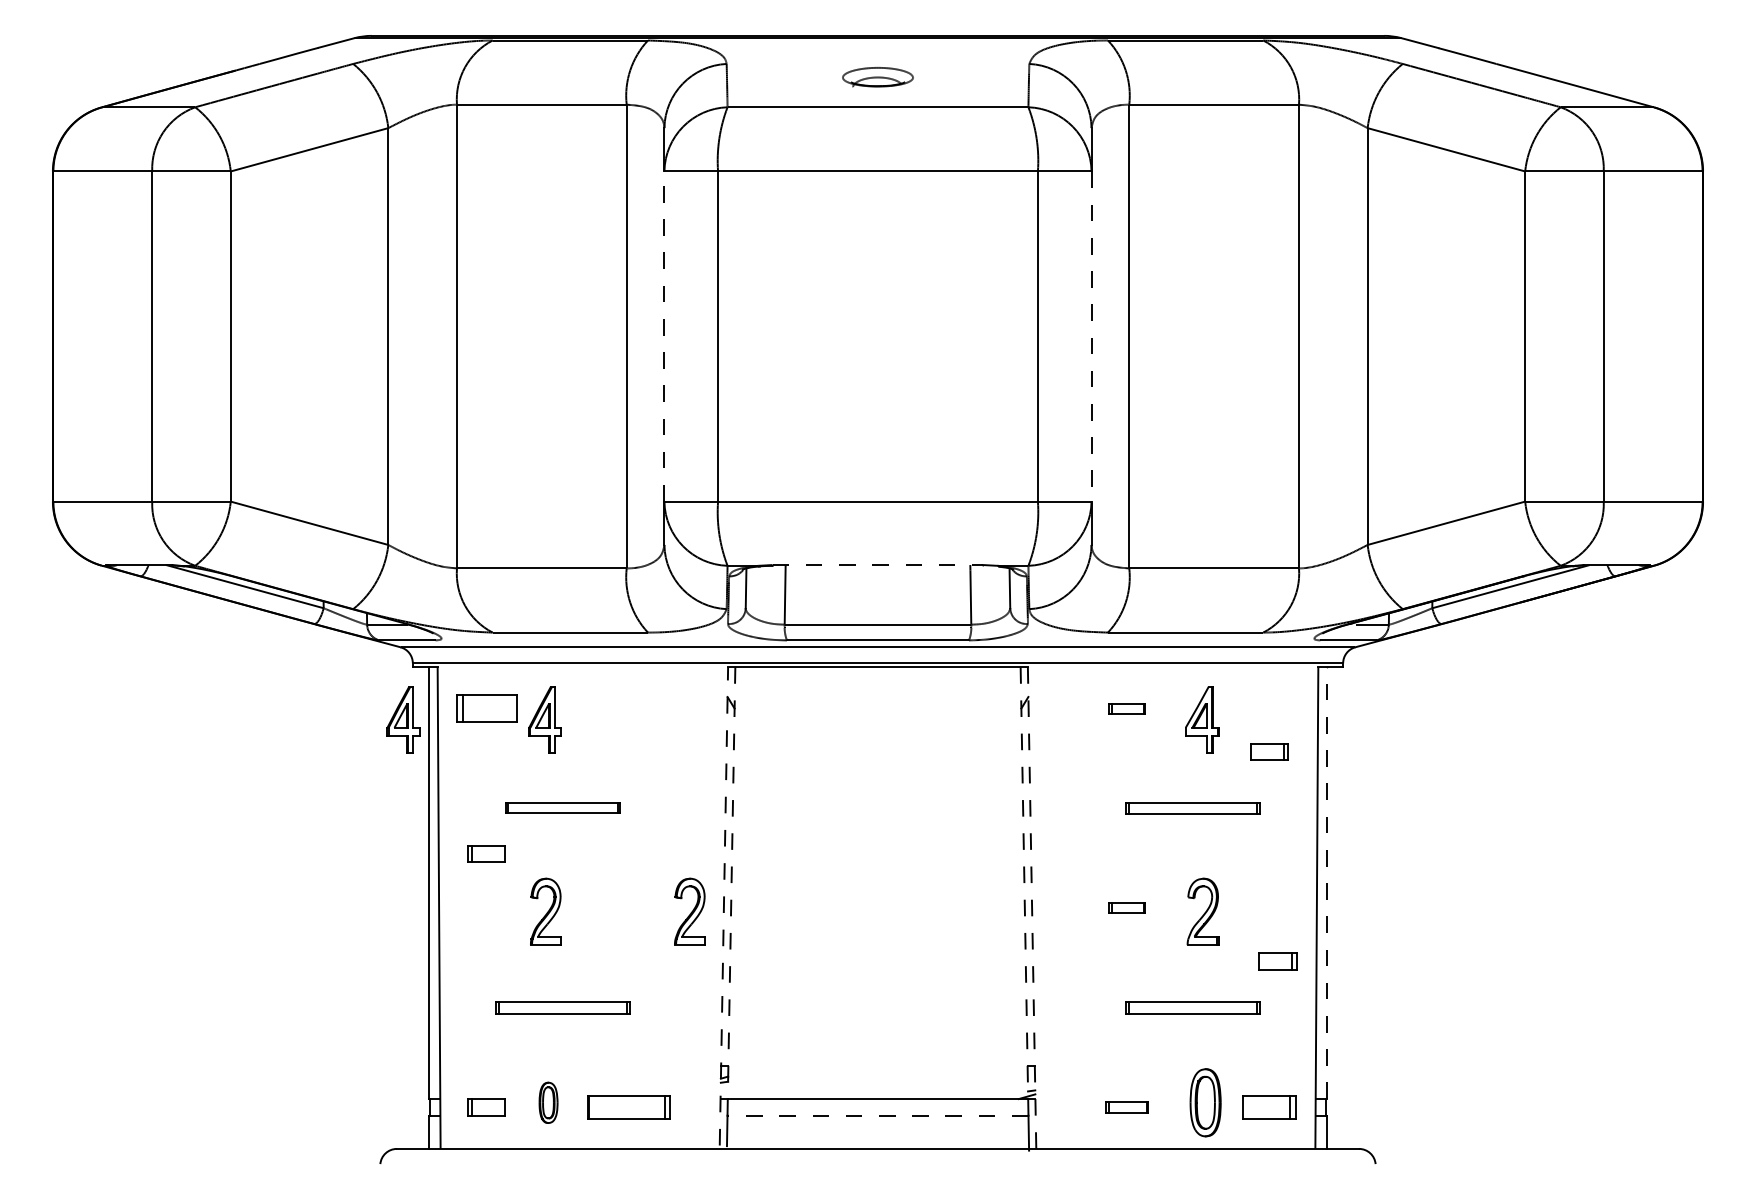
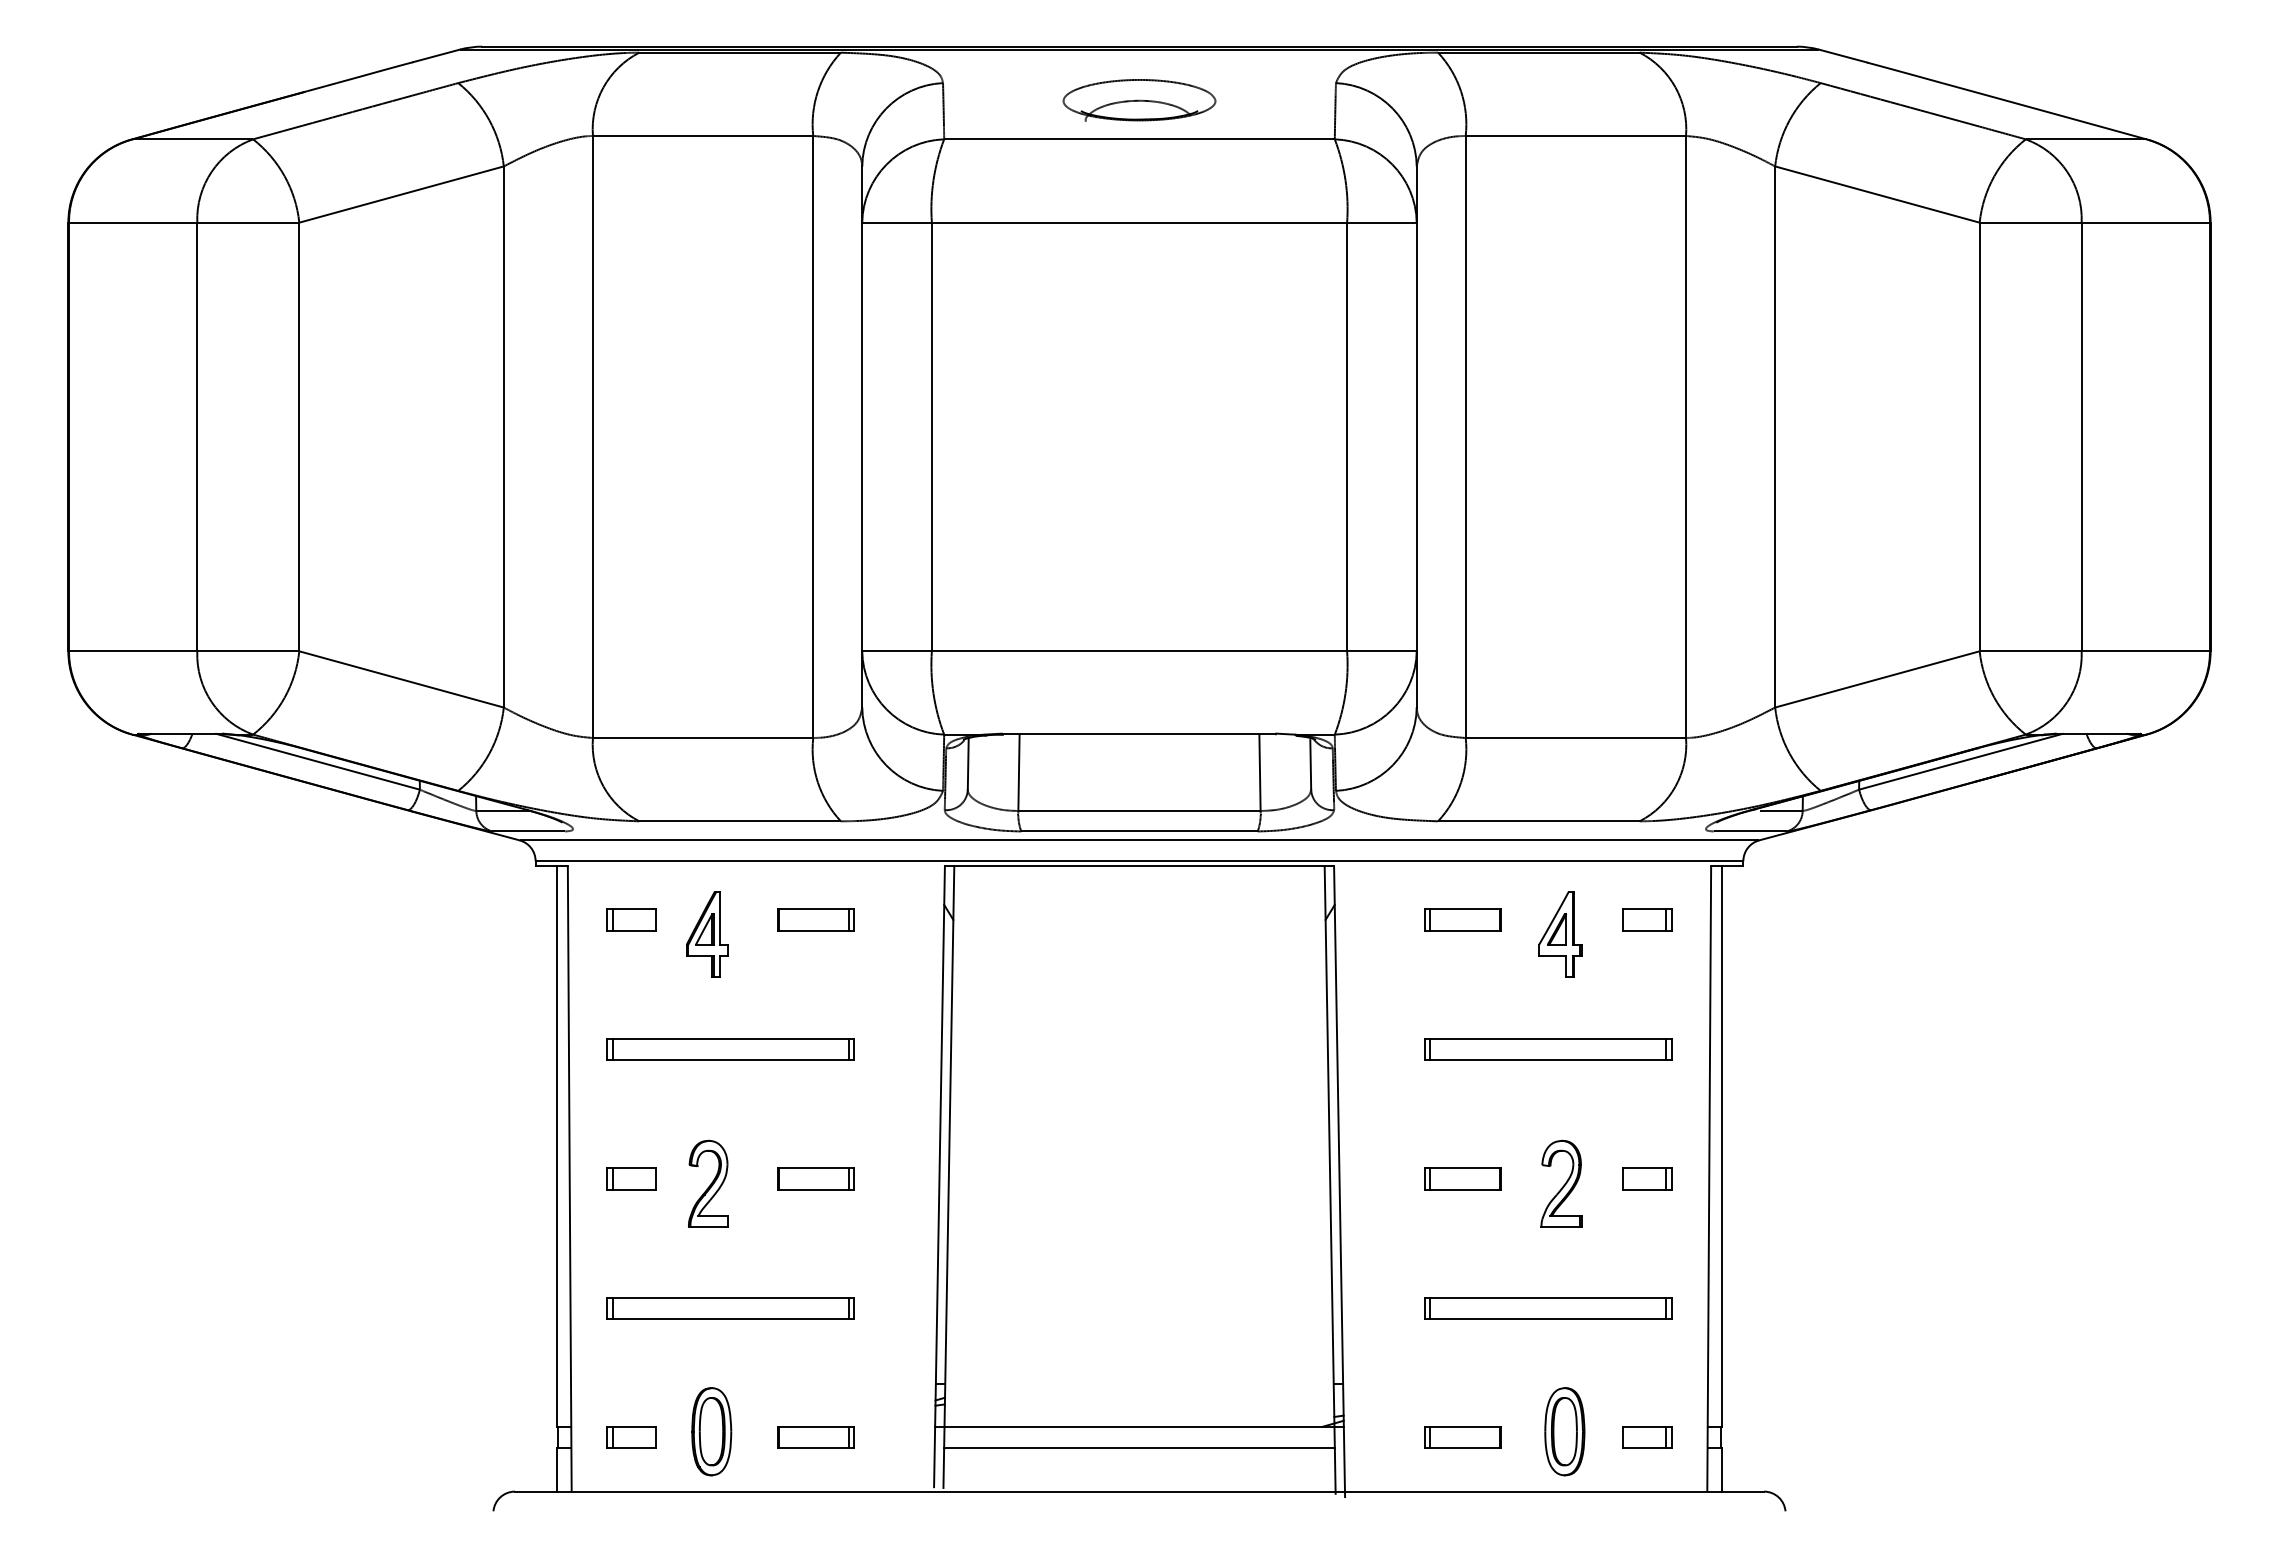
part: (878, 77) -> (1139, 100), size x1.67
line: (664, 336) -> (862, 436), dashed -> solid
line: (1091, 336) -> (1416, 437), dashed -> solid
line: (878, 564) -> (1139, 733), dashed -> solid
part: (486, 708) -> (631, 919), size x0.62
part: (628, 708) -> (815, 919), added
part: (1126, 708) -> (1462, 919), size x1.67
part: (403, 719) -> (523, 934), removed
part: (1269, 751) -> (1647, 919), moved
part: (562, 808) -> (730, 1049), size x1.67
part: (1193, 808) -> (1548, 1049), size x1.43
part: (486, 853) -> (631, 1178), moved
line: (731, 883) -> (949, 1147), dashed -> solid
line: (1024, 883) -> (1329, 1147), dashed -> solid
line: (1326, 883) -> (1721, 1146), dashed -> solid
line: (723, 906) -> (939, 1176), dashed -> solid
part: (628, 907) -> (815, 1178), added
part: (1126, 907) -> (1462, 1178), size x1.67
line: (1032, 910) -> (1339, 1182), dashed -> solid
part: (690, 911) -> (895, 1183), removed
part: (1277, 960) -> (1647, 1178), moved
part: (562, 1007) -> (730, 1308), size x1.43
part: (1193, 1007) -> (1548, 1308), size x1.43
part: (548, 1102) -> (711, 1431), size x1.67
part: (628, 1107) -> (815, 1437), size x0.71
part: (1126, 1107) -> (1462, 1437), size x1.43
part: (1269, 1107) -> (1647, 1437), size x0.71
line: (878, 1115) -> (1139, 1448), dashed -> solid

